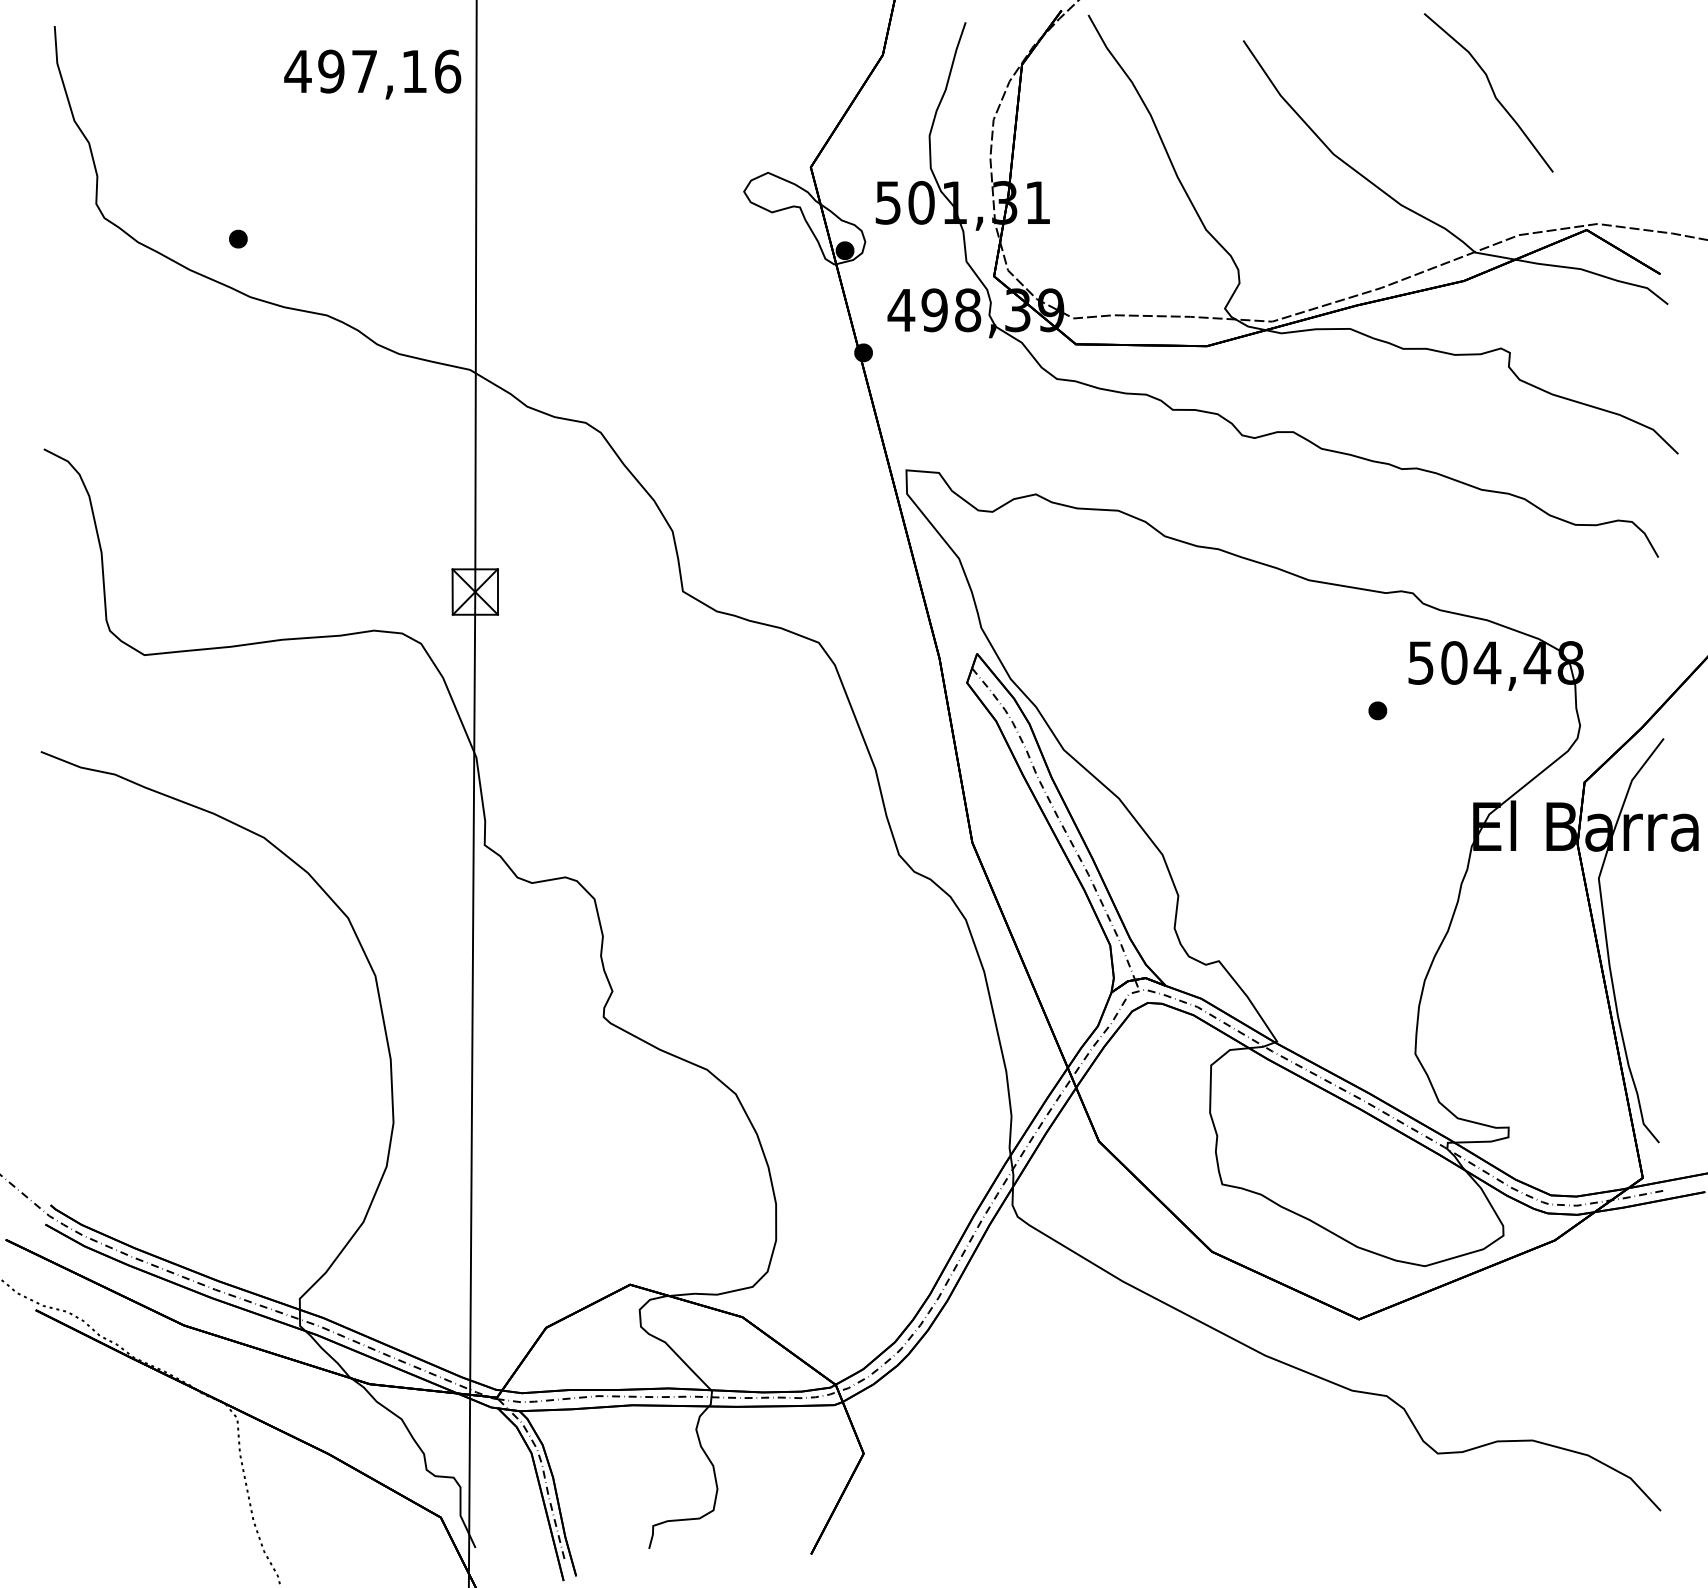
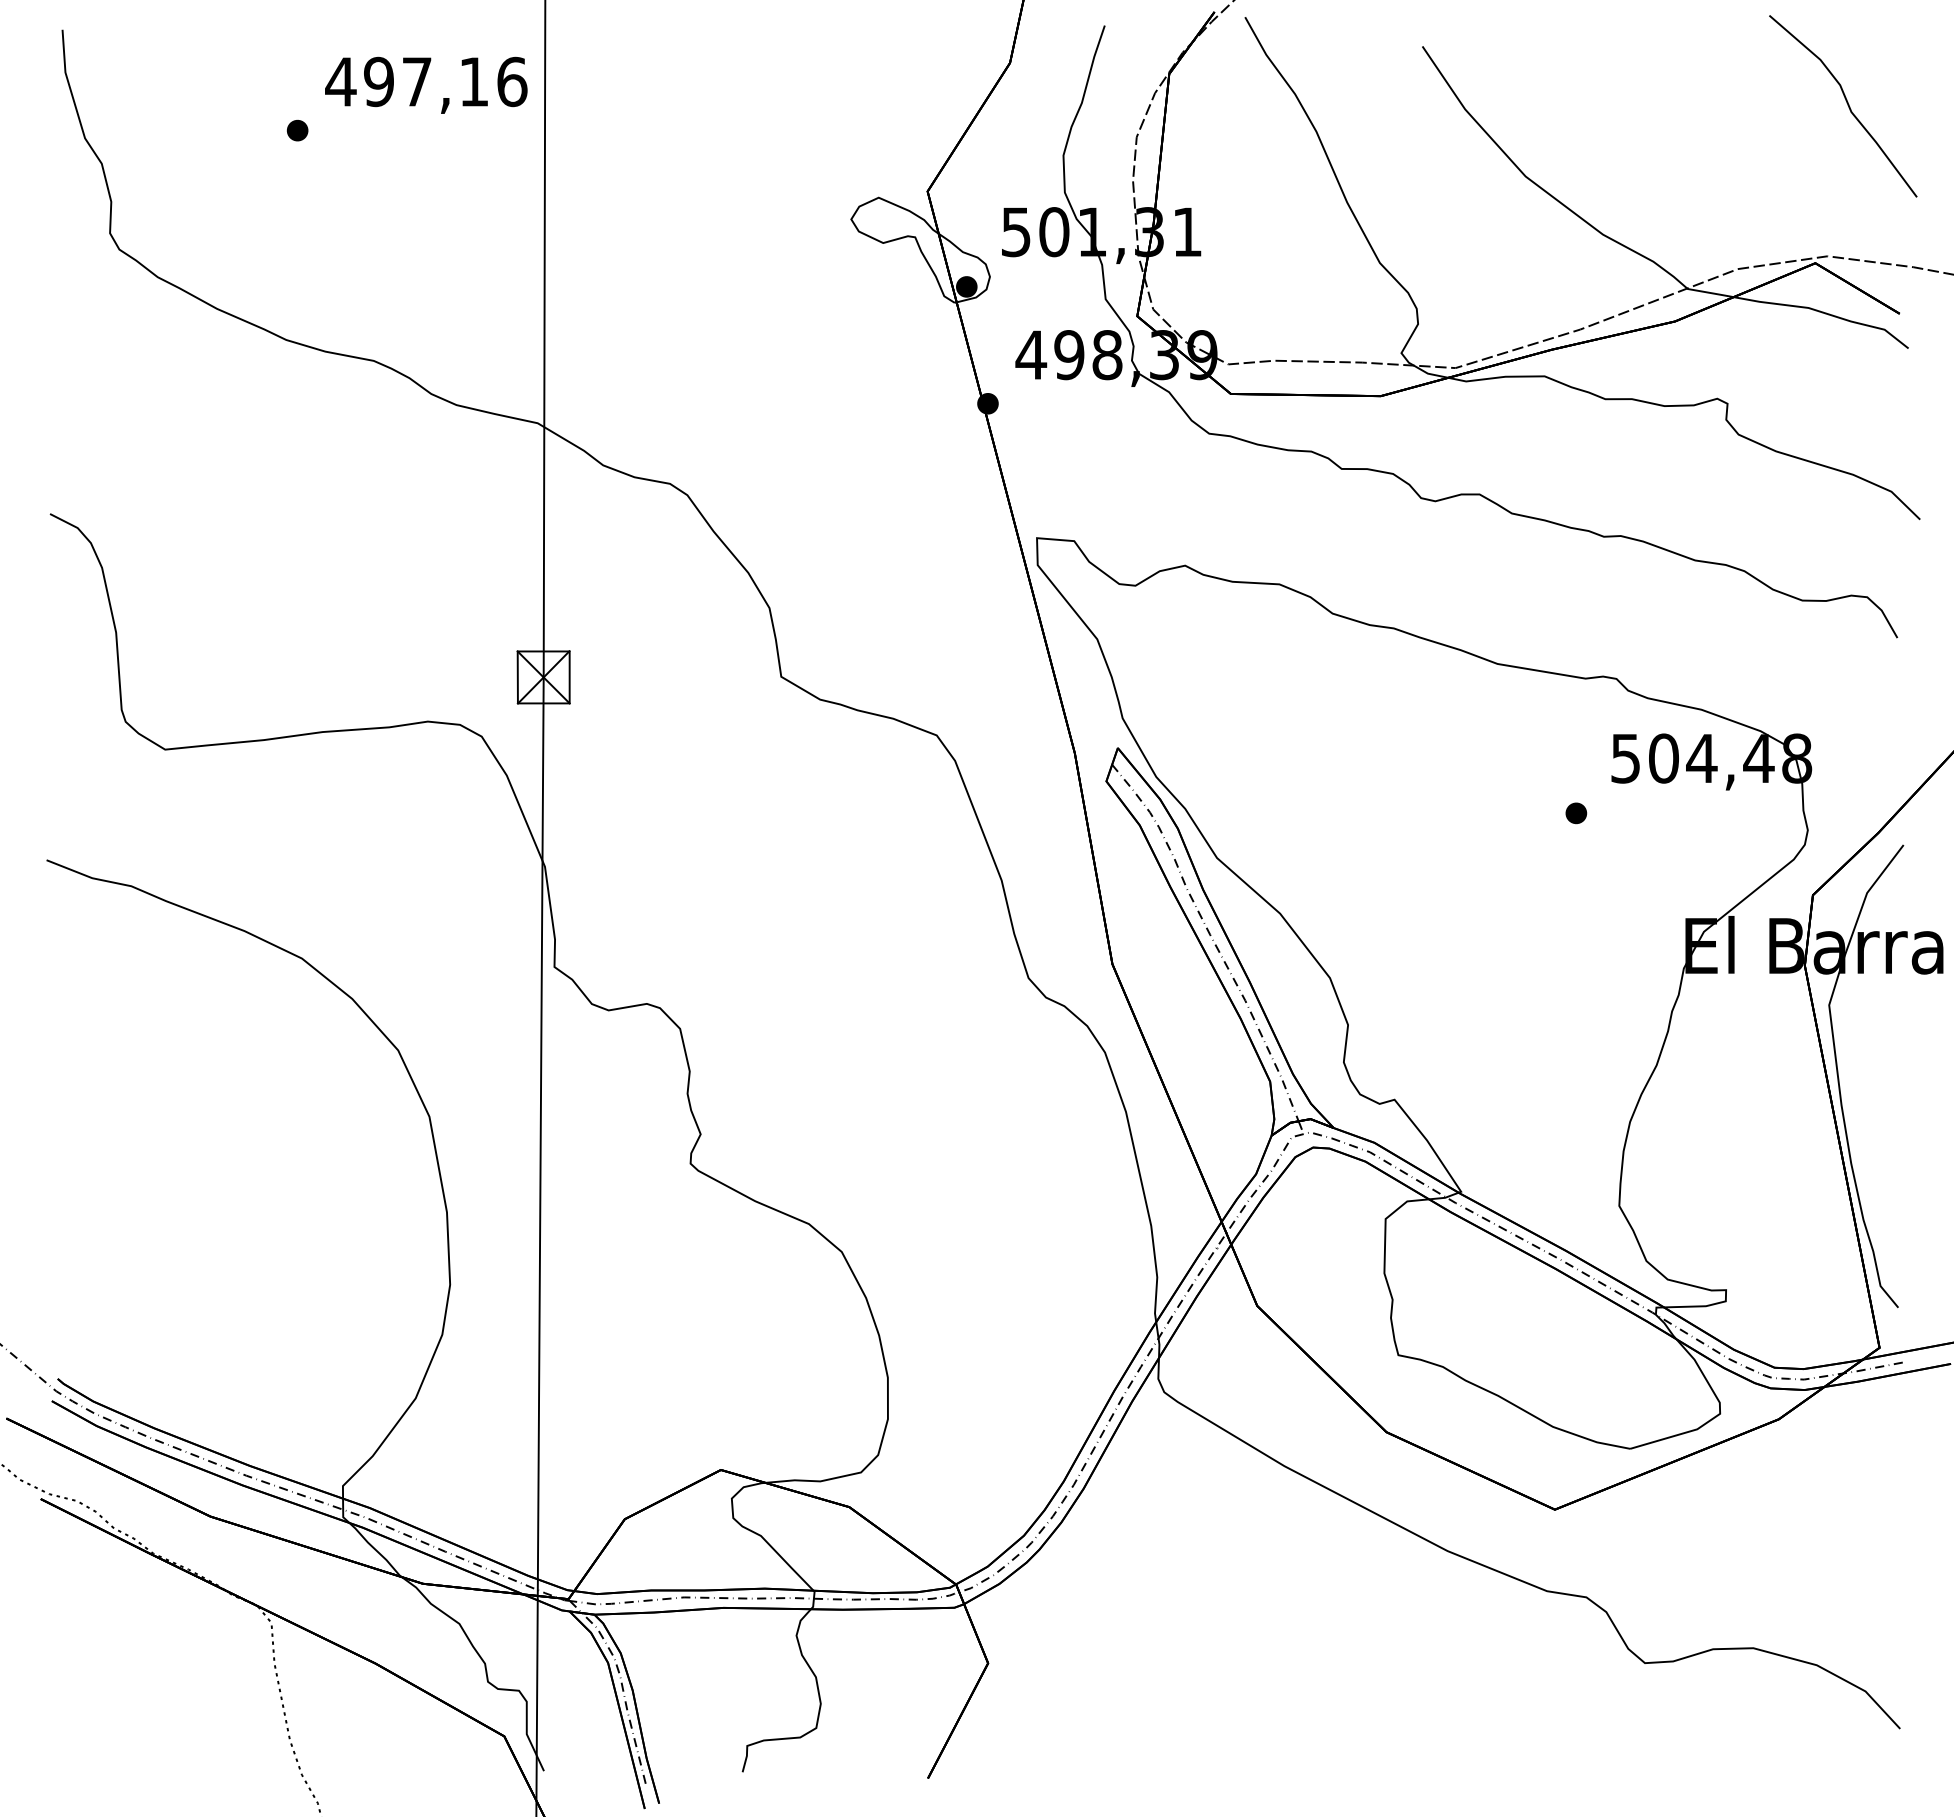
curve: (1492, 92) -> (1847, 105), moved
part: (238, 239) -> (297, 130), moved

